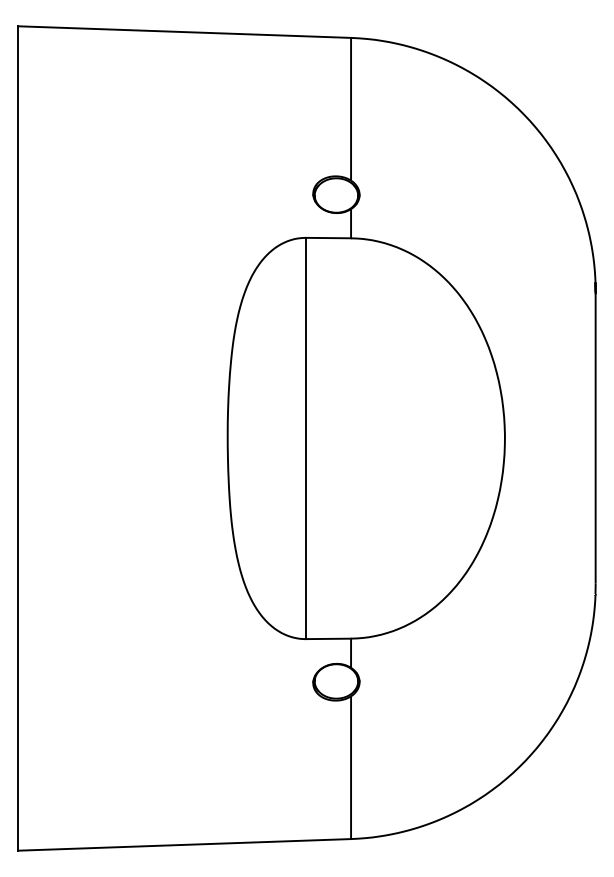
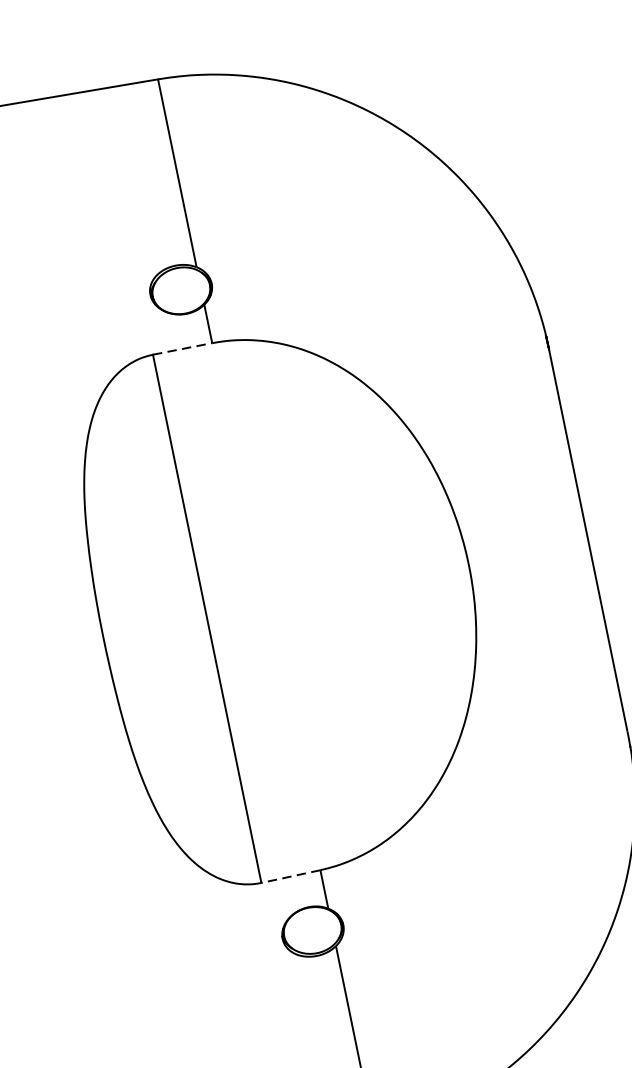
line: (329, 238) -> (183, 349), solid -> dashed
line: (328, 638) -> (290, 876), solid -> dashed

